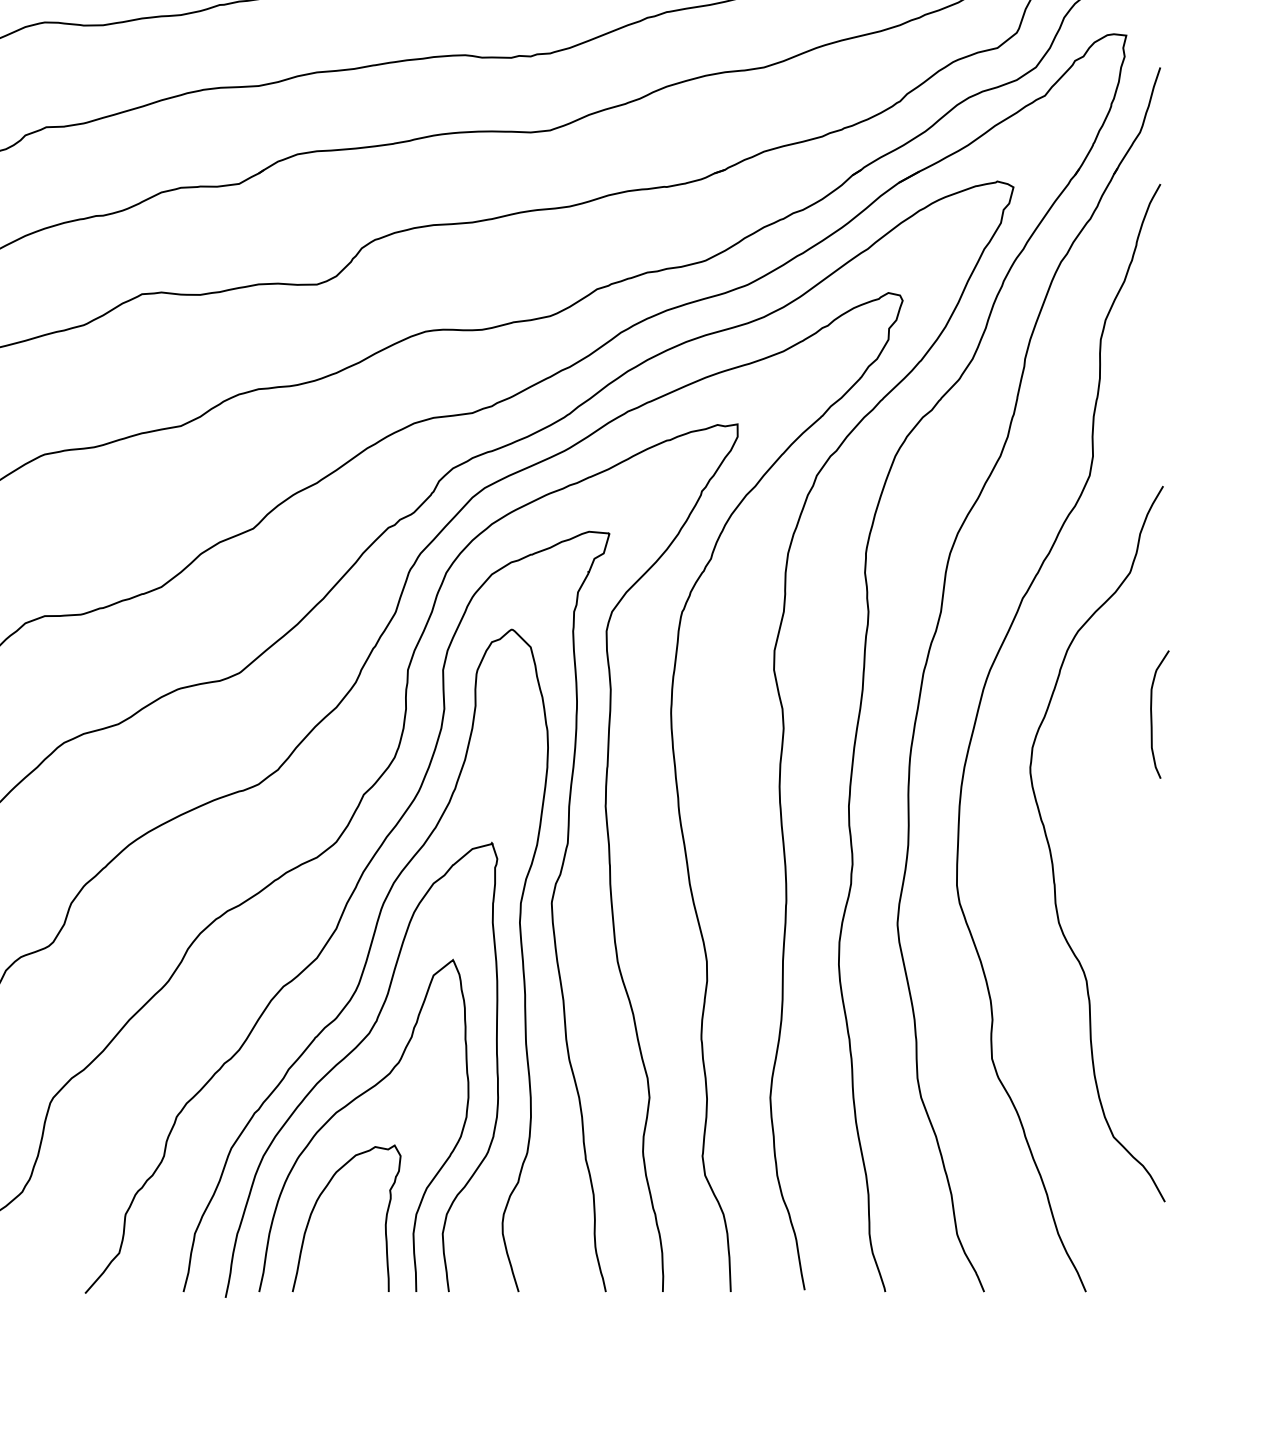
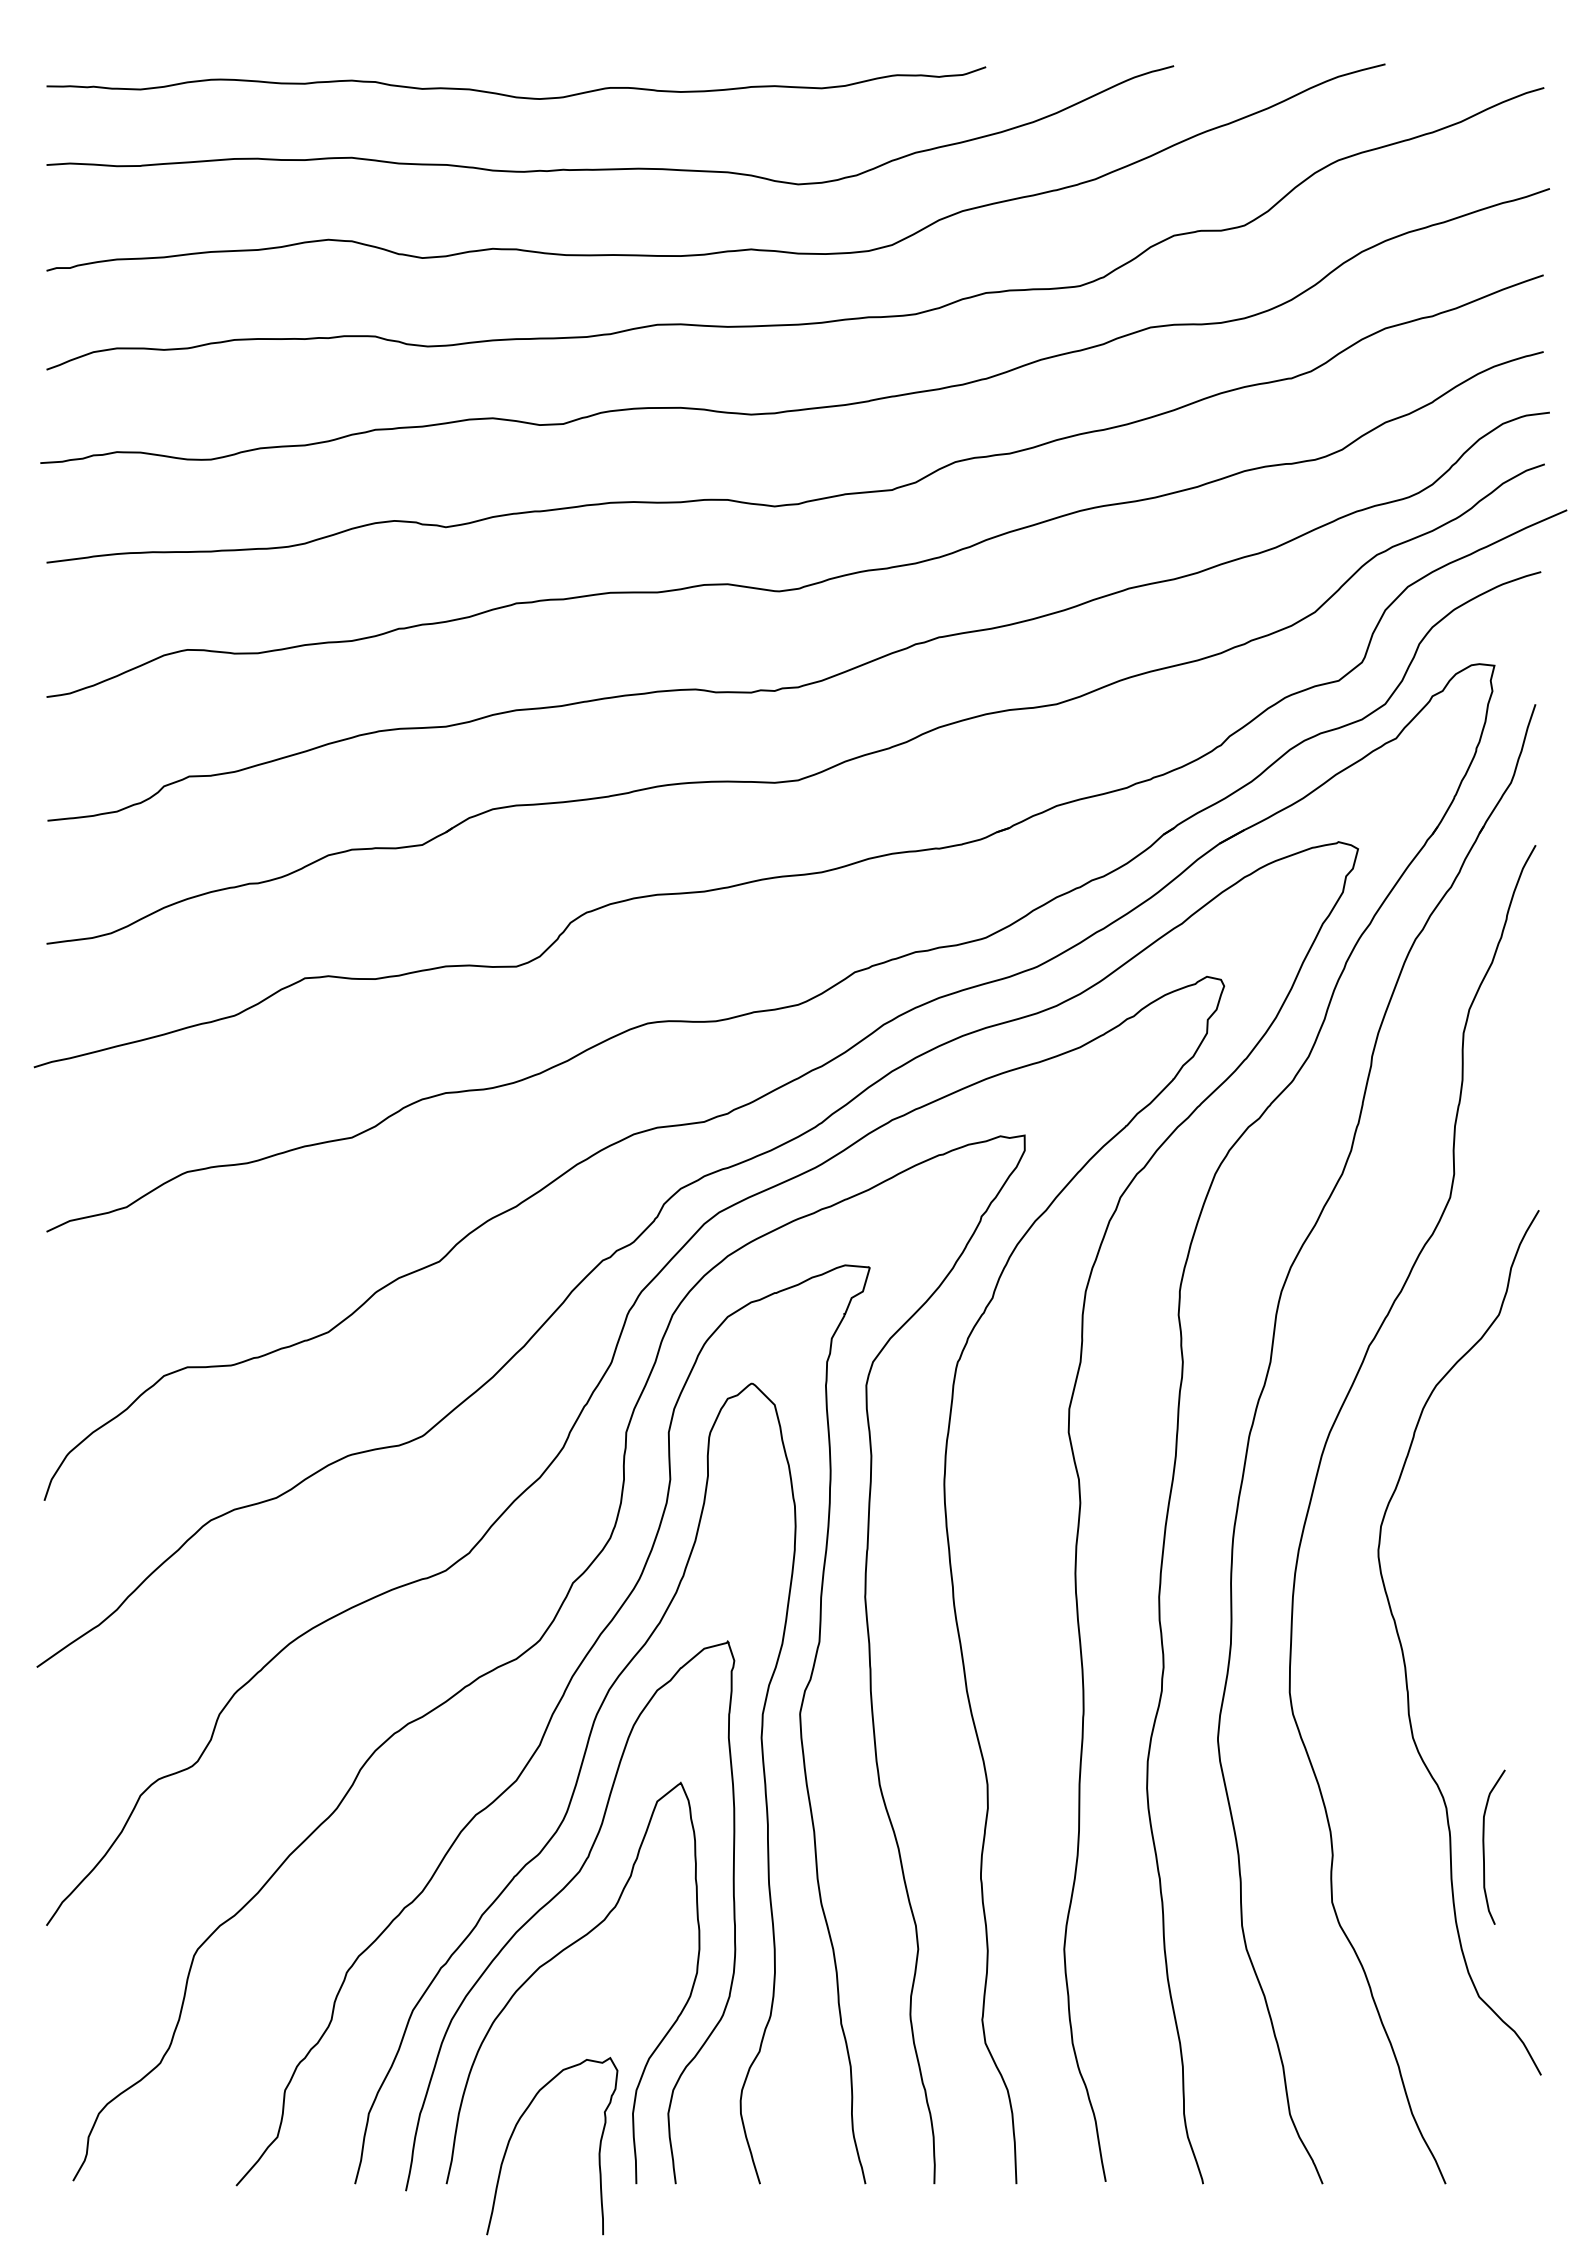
curve: (1152, 713) -> (1484, 1846), moved
curve: (317, 1202) -> (516, 2127), moved

